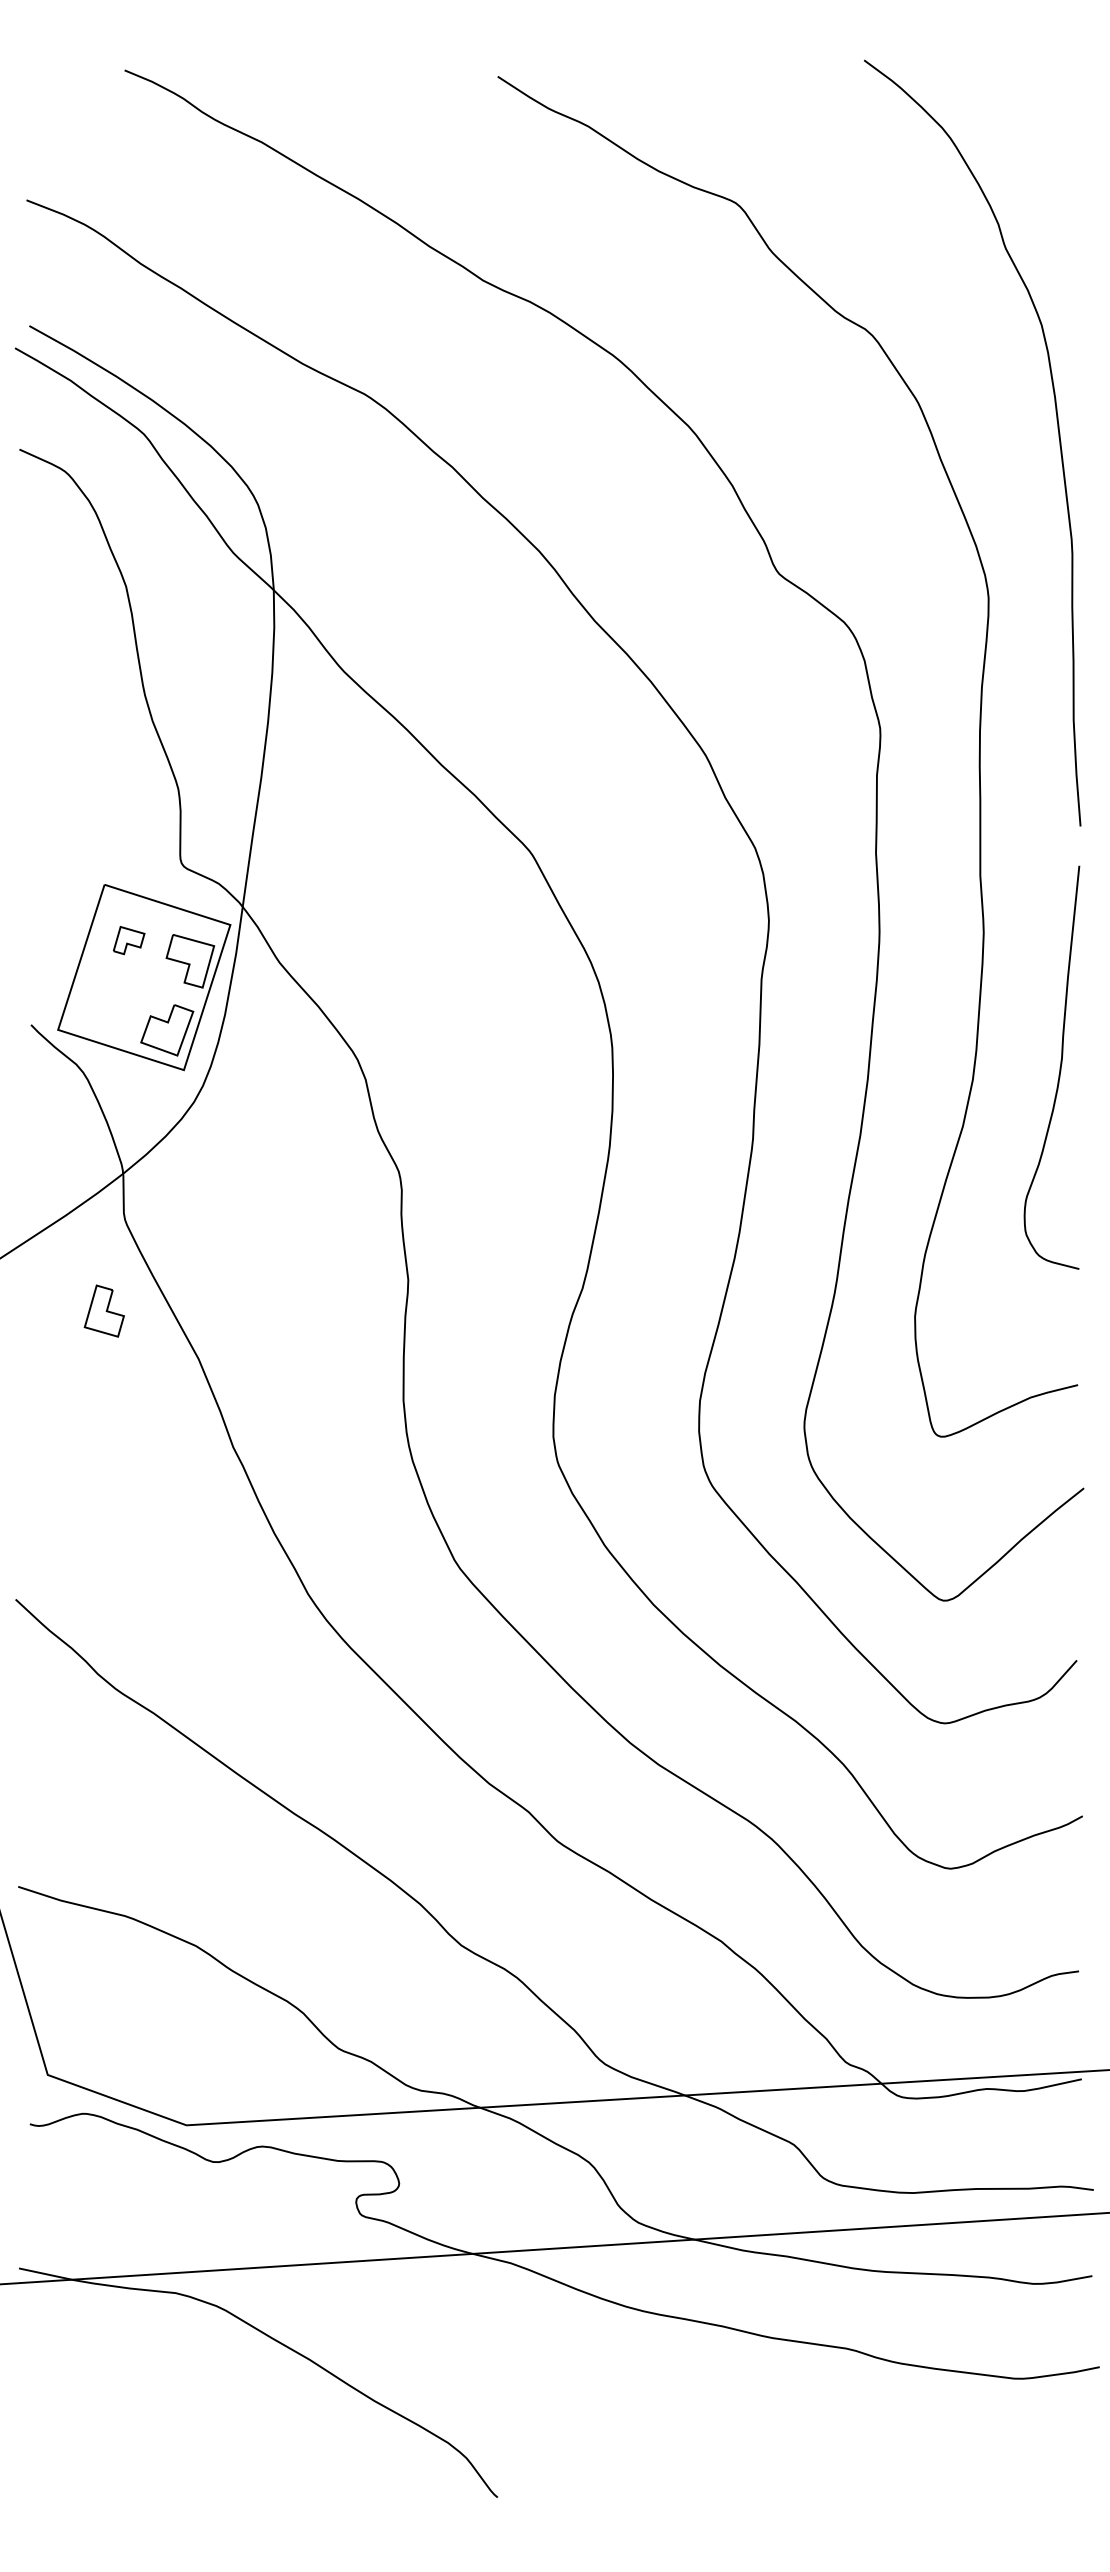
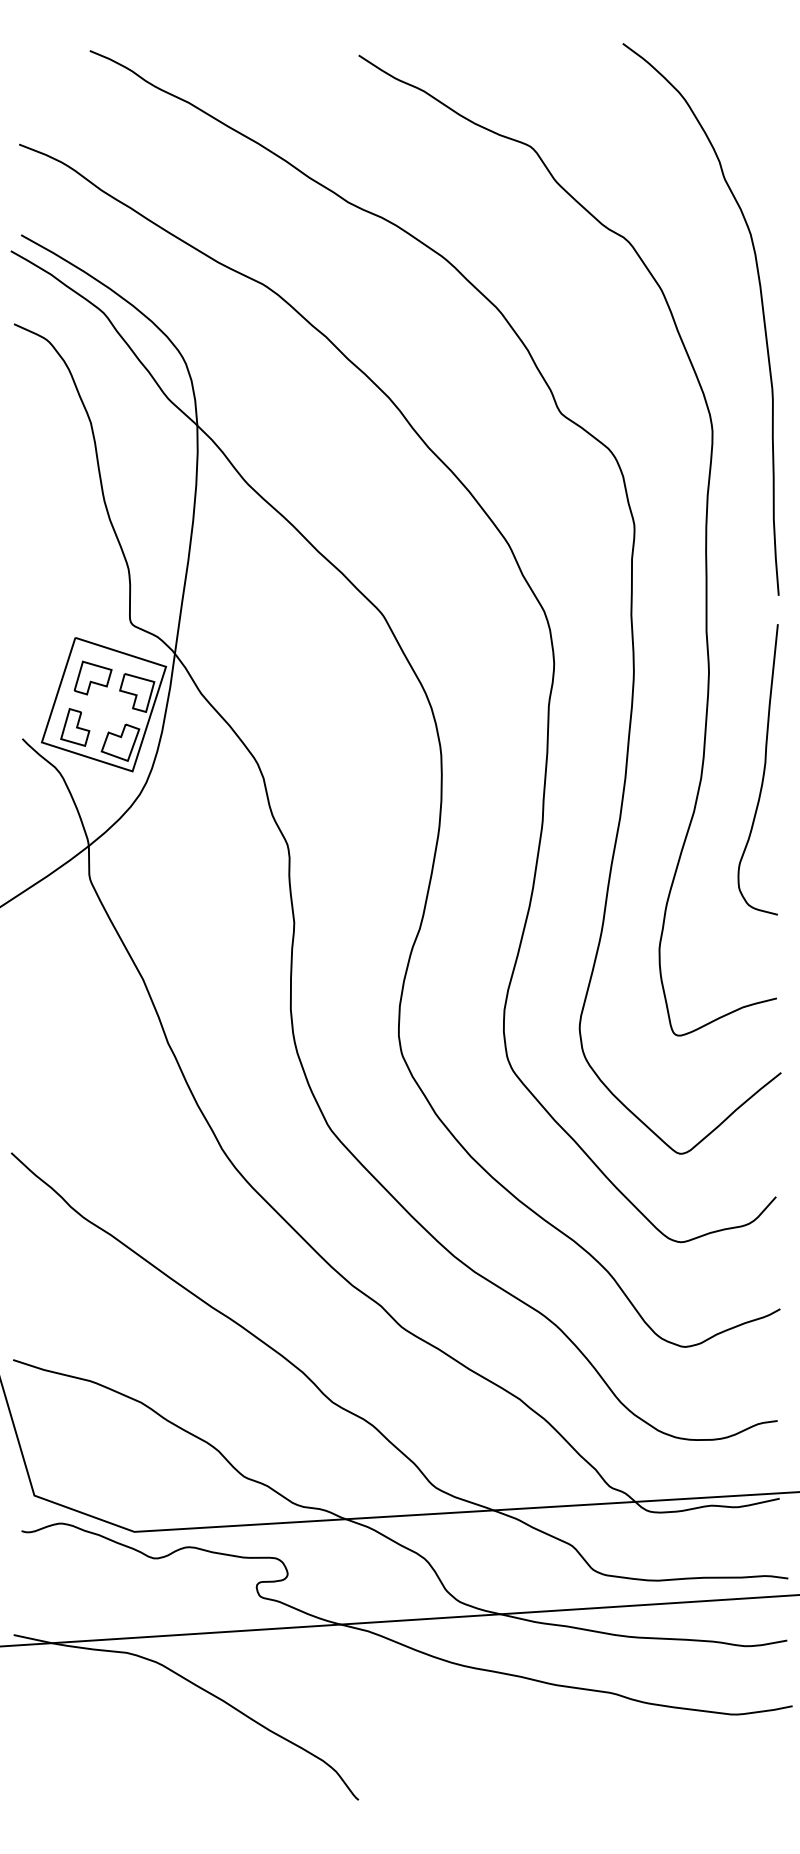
part: (128, 940) -> (92, 677), size x1.67
part: (103, 1310) -> (74, 727), moved

